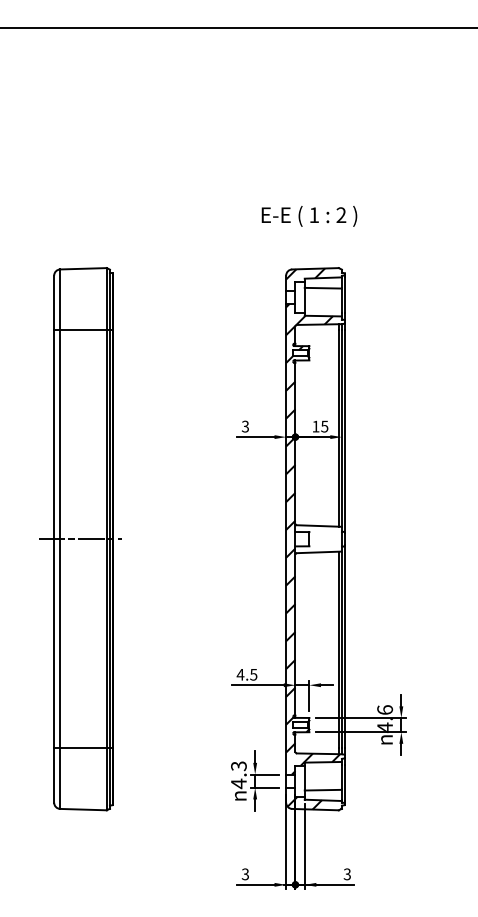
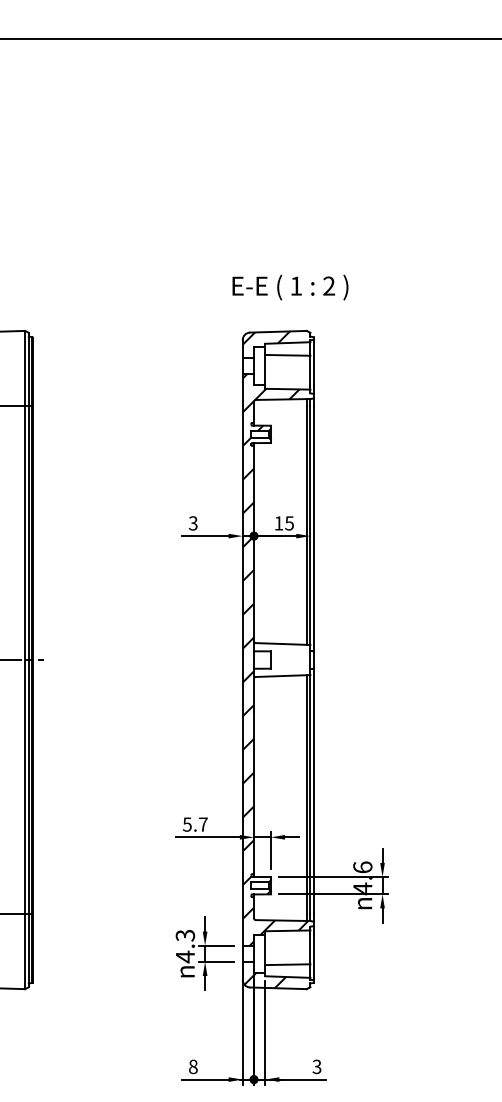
text: (309, 216) -> (290, 287), moved
text: (246, 674) -> (194, 824), 4.5 -> 5.7
text: (245, 873) -> (193, 1065), 3 -> 8

